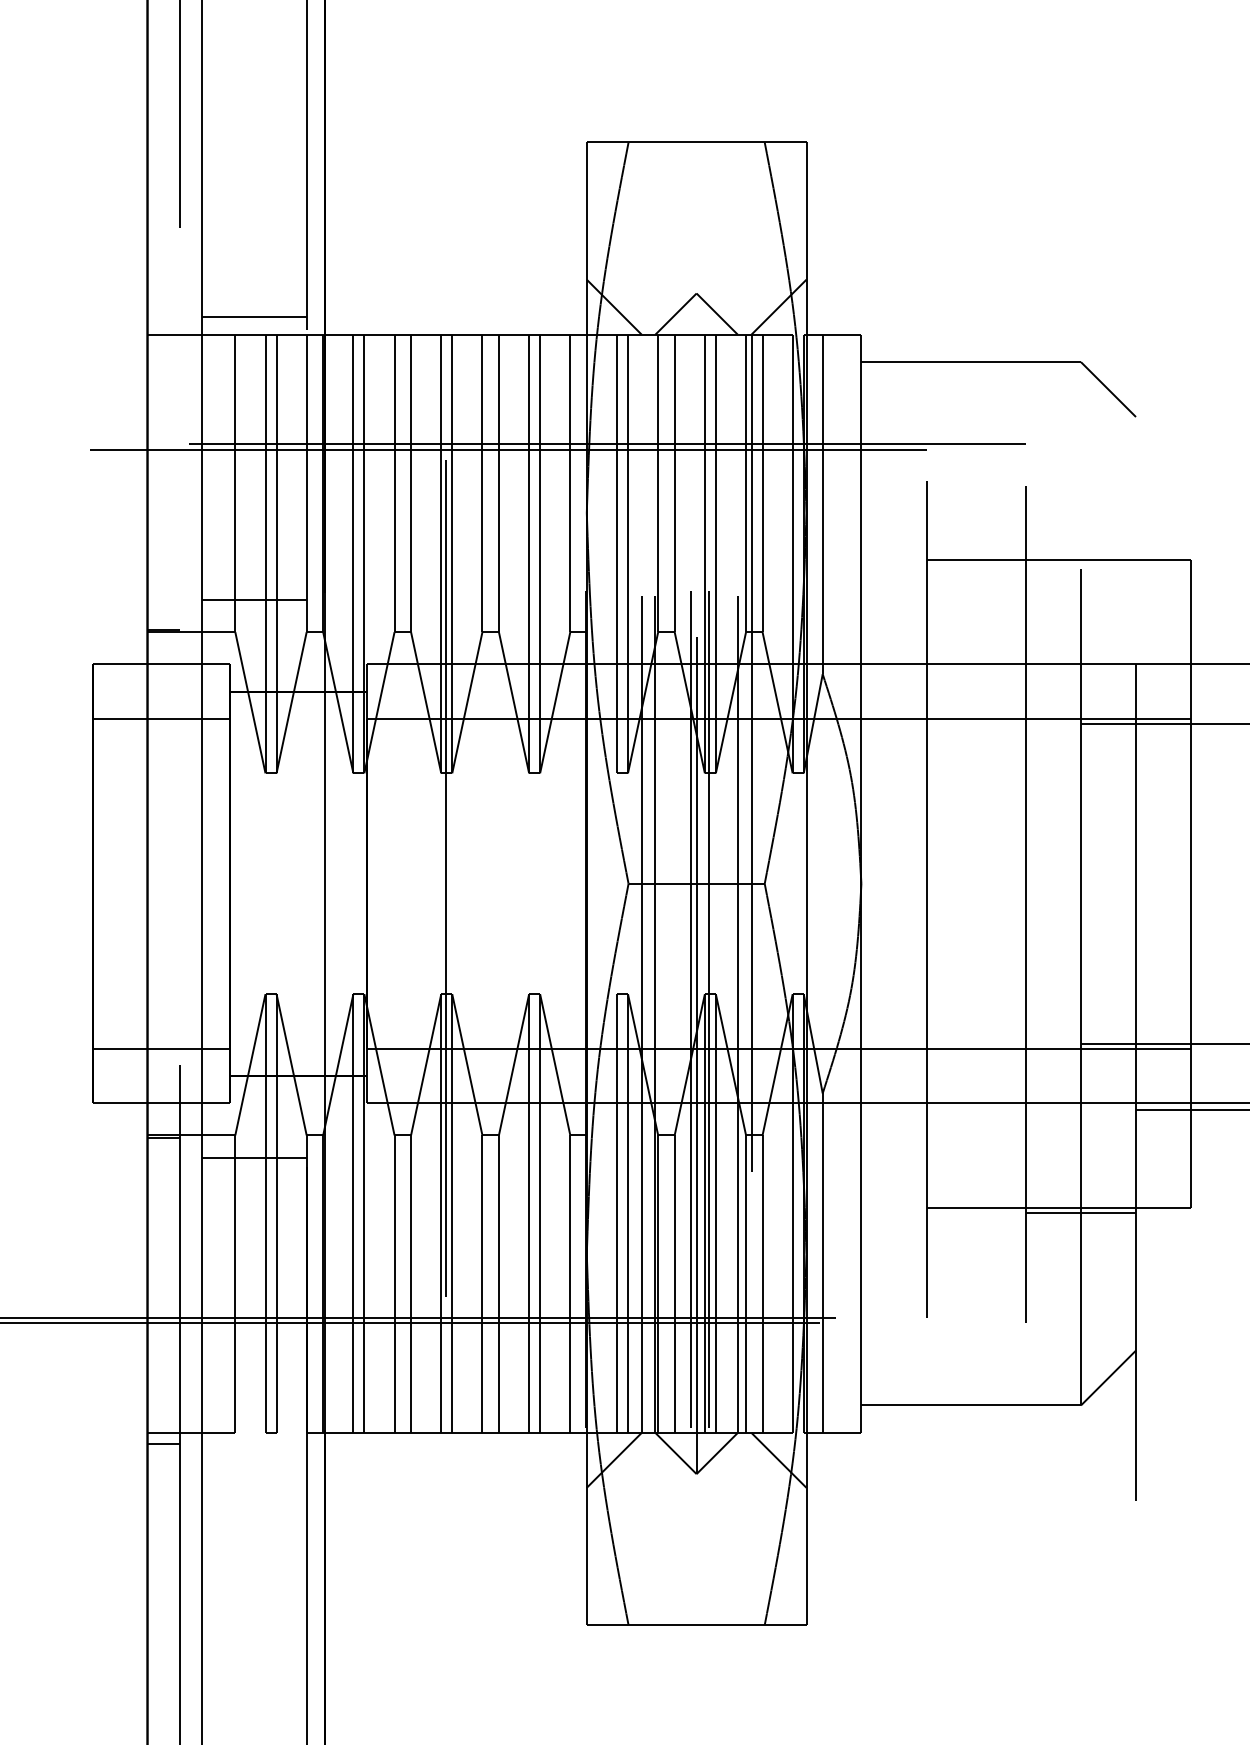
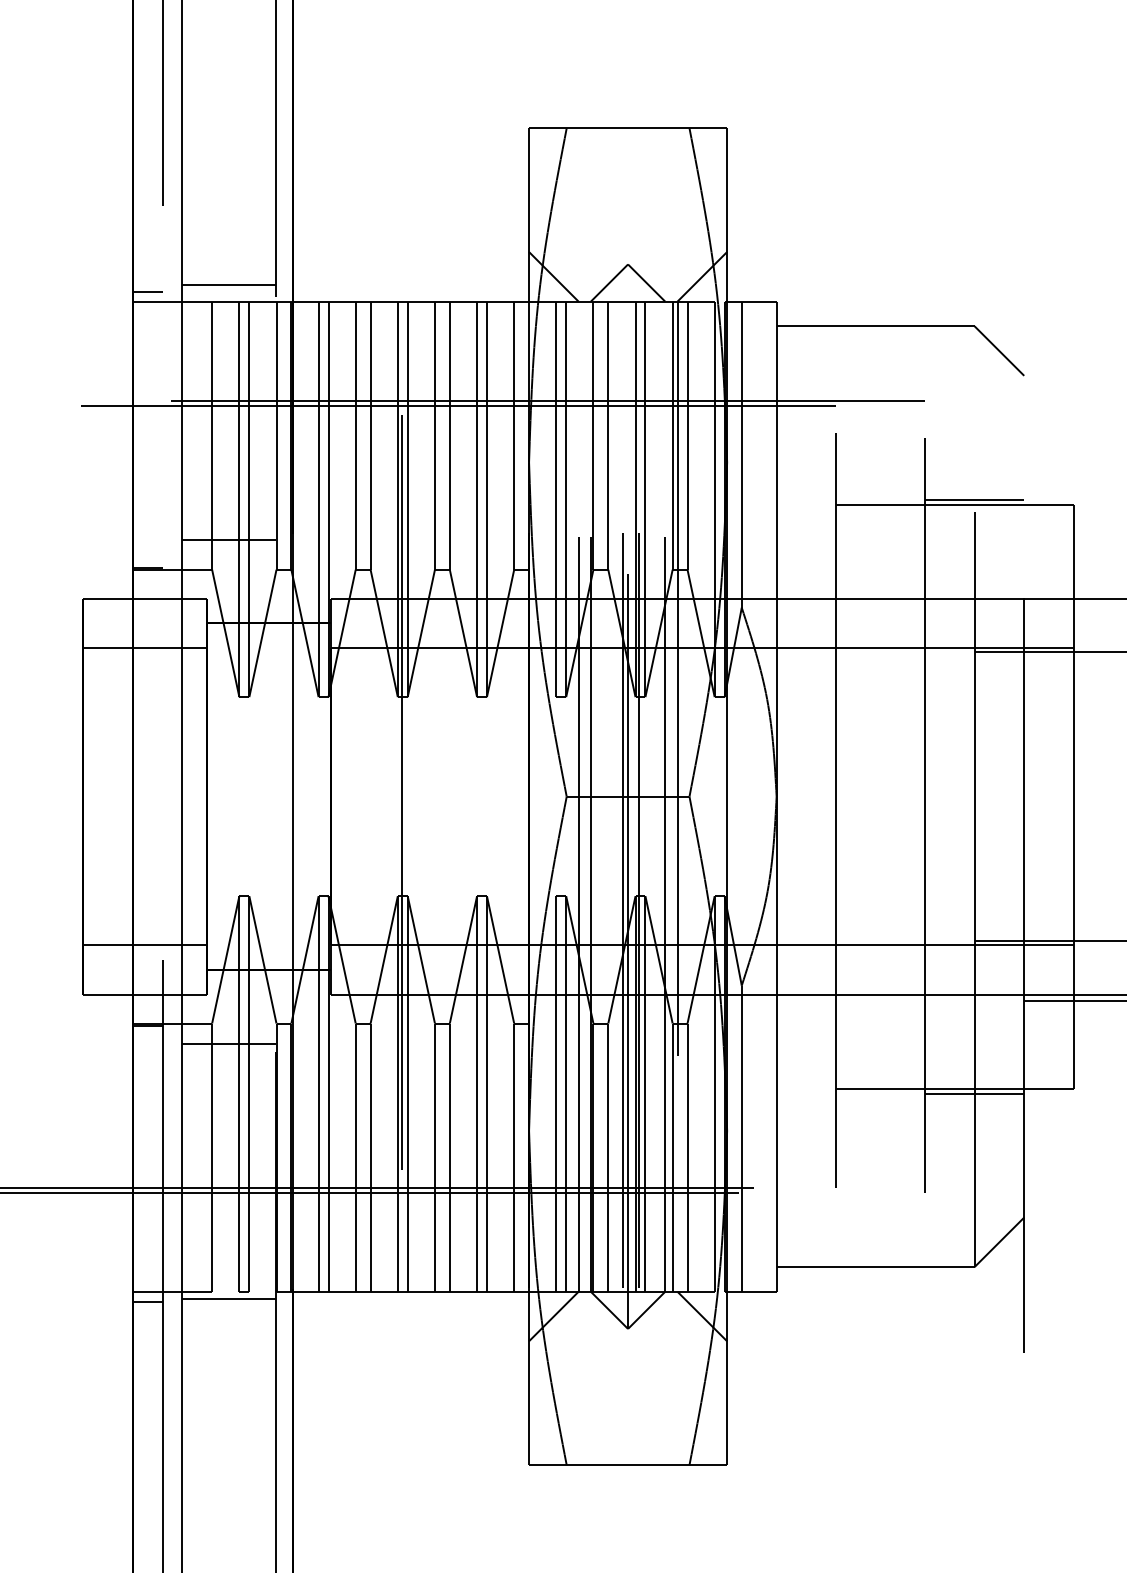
line: (163, 323) -> (147, 291), added
line: (1080, 554) -> (974, 499), added
line: (254, 1441) -> (229, 1299), added

